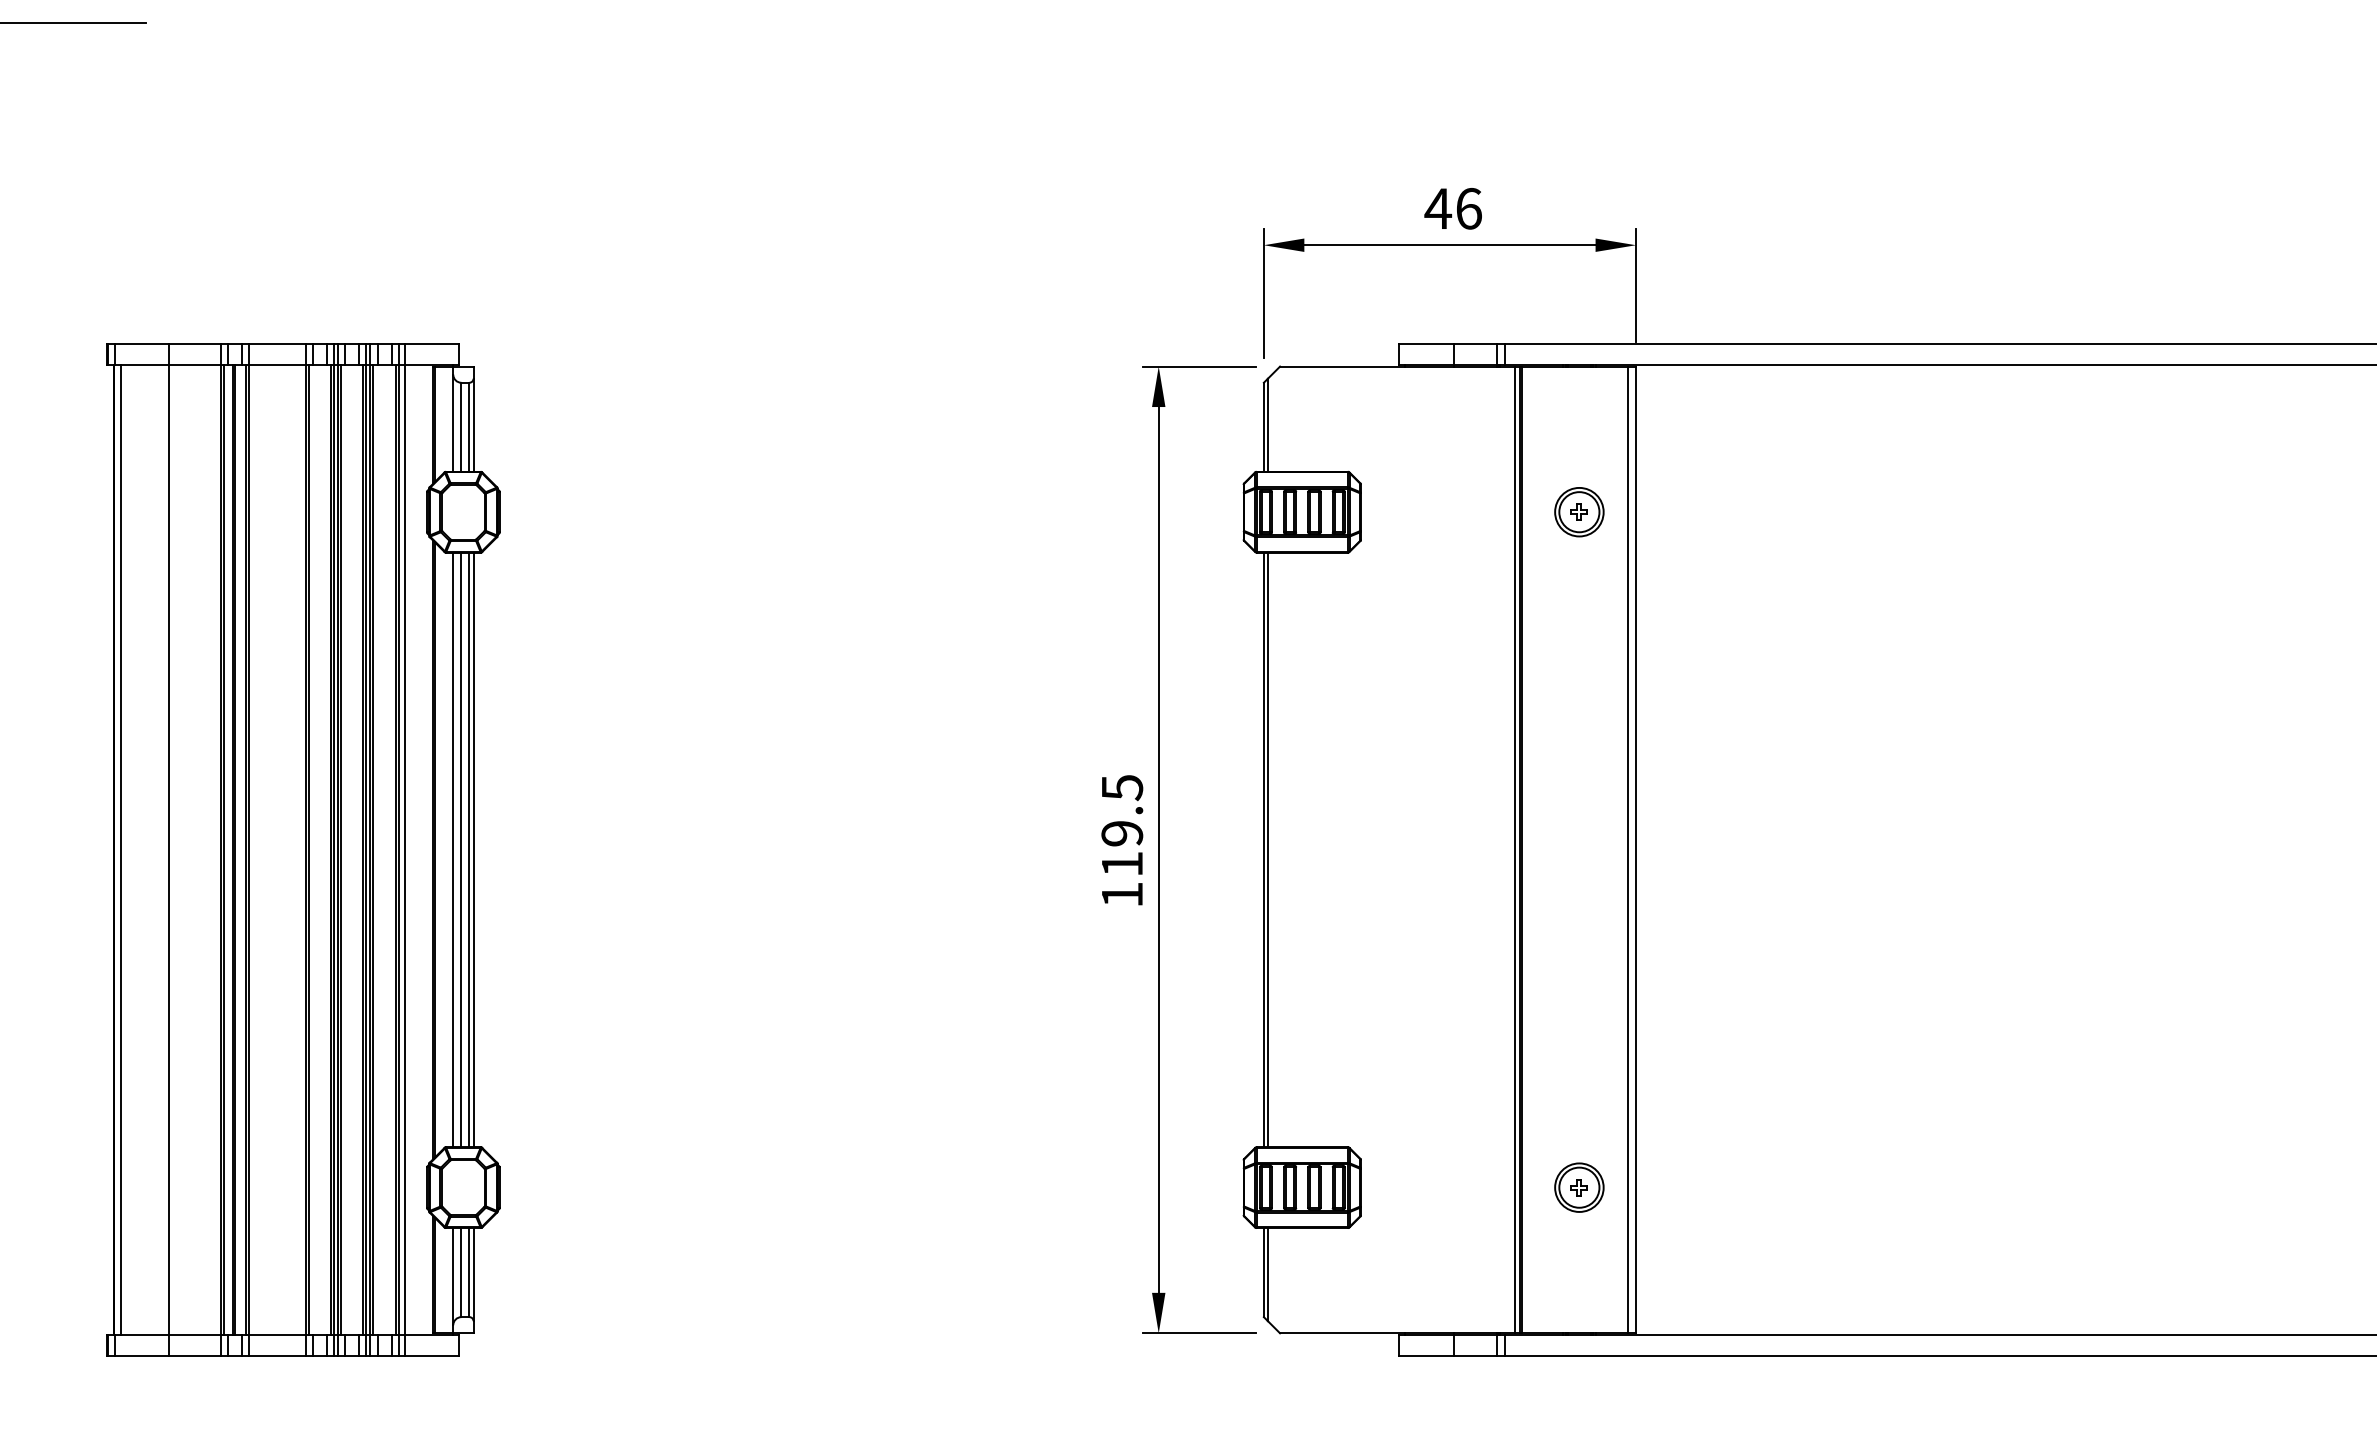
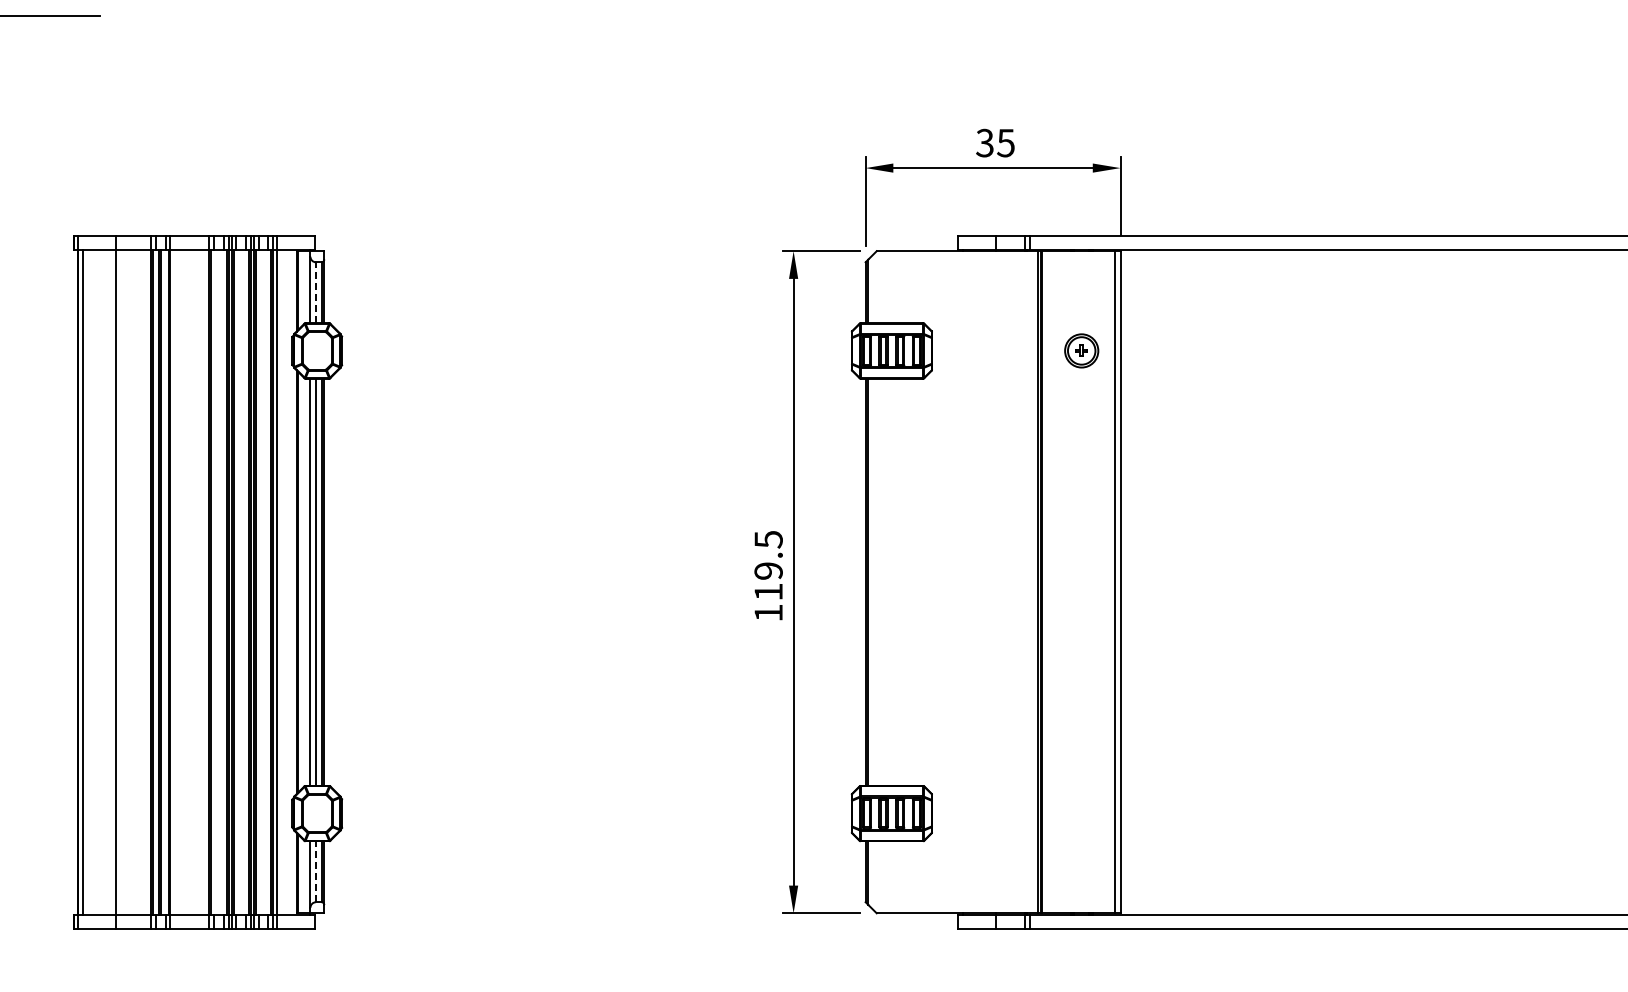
text: (1452, 207) -> (994, 142), 46 -> 35
line: (462, 426) -> (316, 292), solid -> dashed
part: (1579, 1187) -> (1081, 813), removed
line: (462, 1272) -> (316, 871), solid -> dashed

